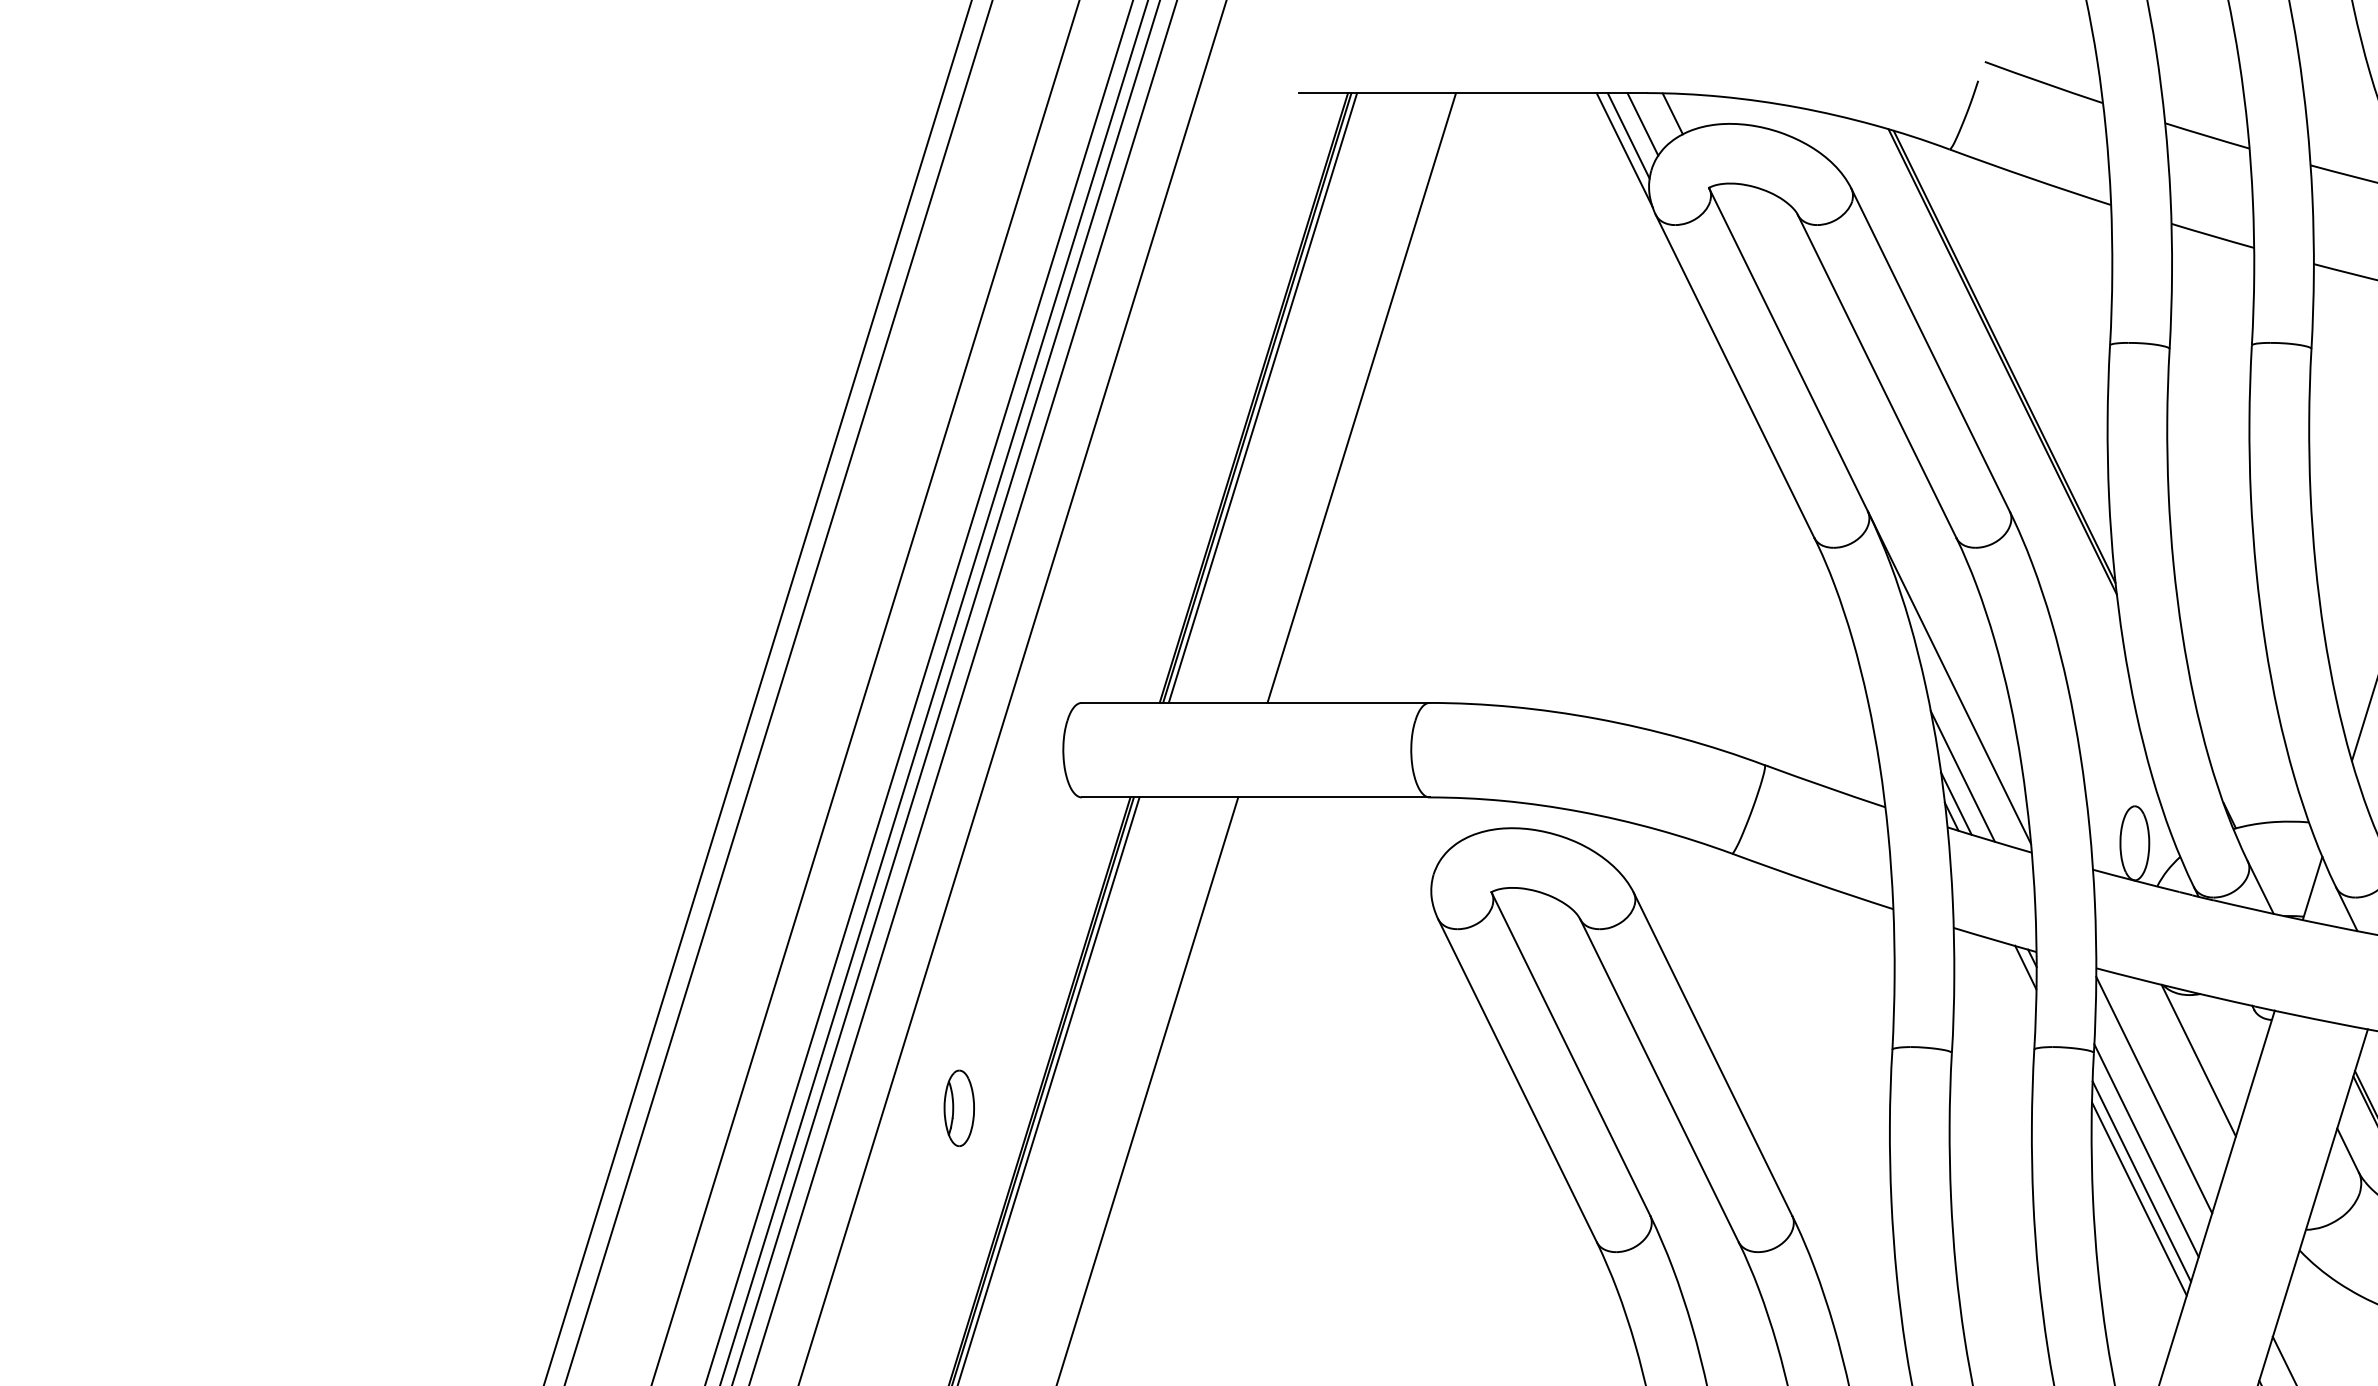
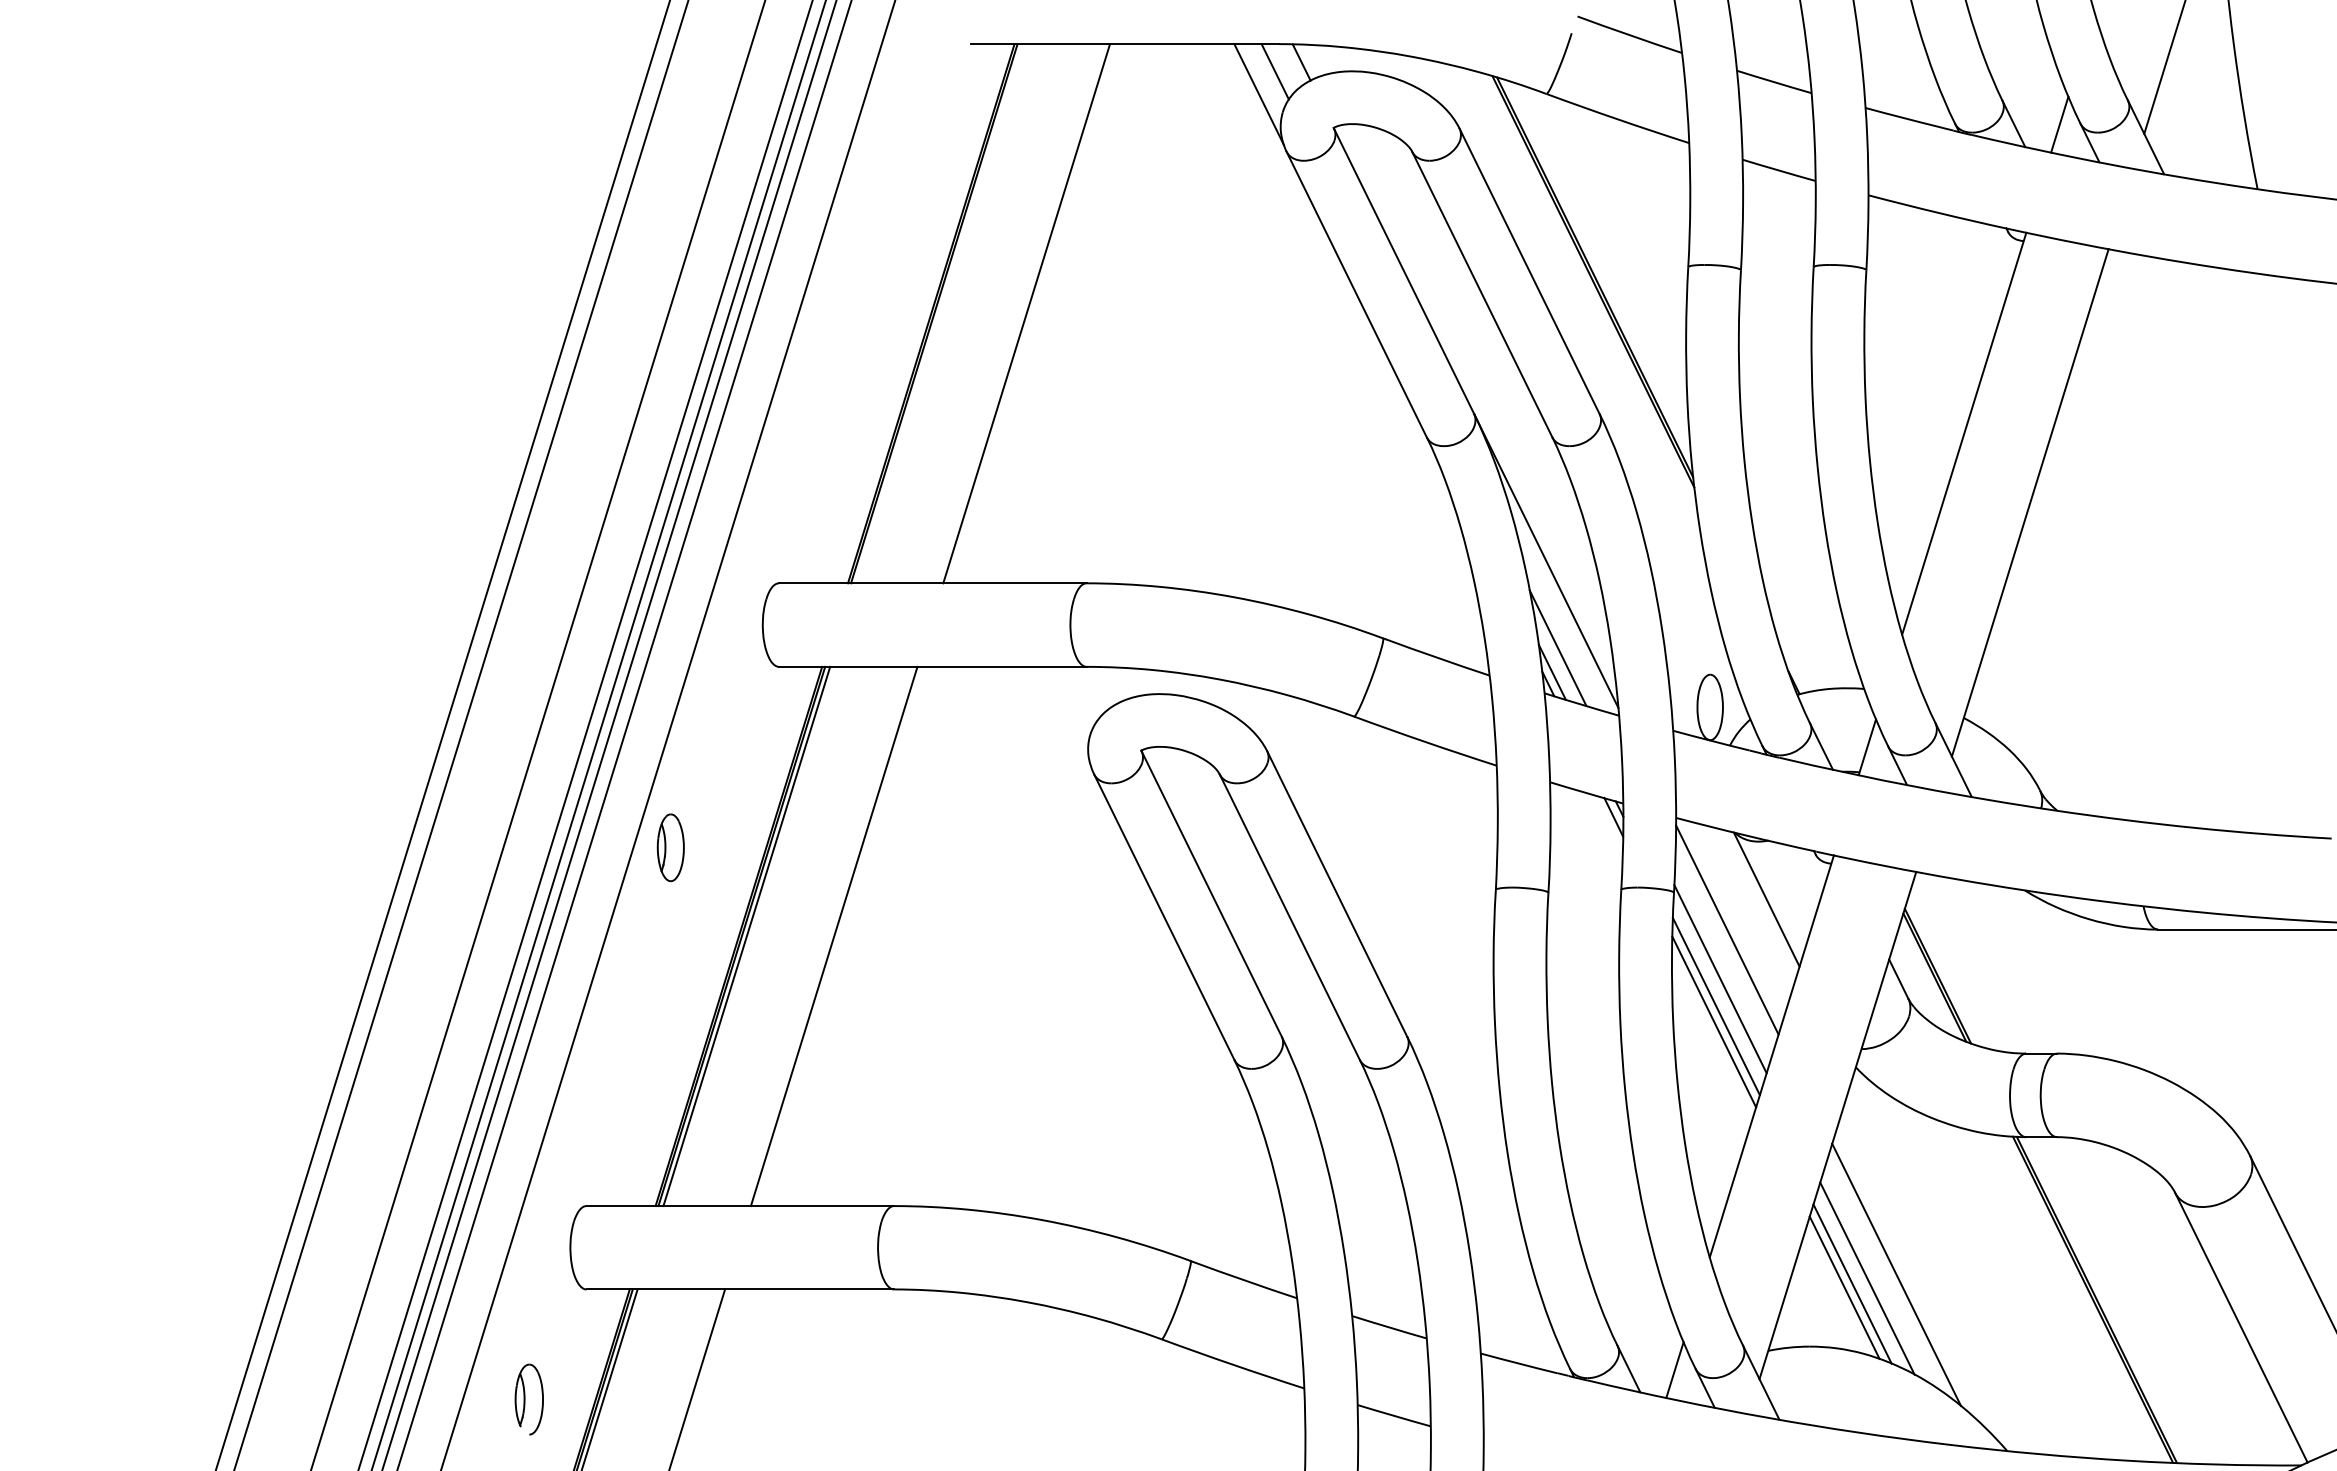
line: (1628, 135) -> (1262, 81), removed
line: (1263, 397) -> (939, 313), removed
part: (958, 1108) -> (670, 847), moved

